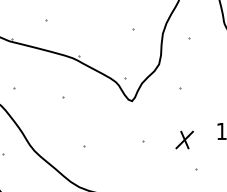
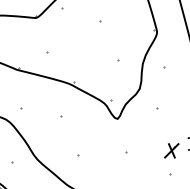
part: (184, 139) -> (171, 150), moved

